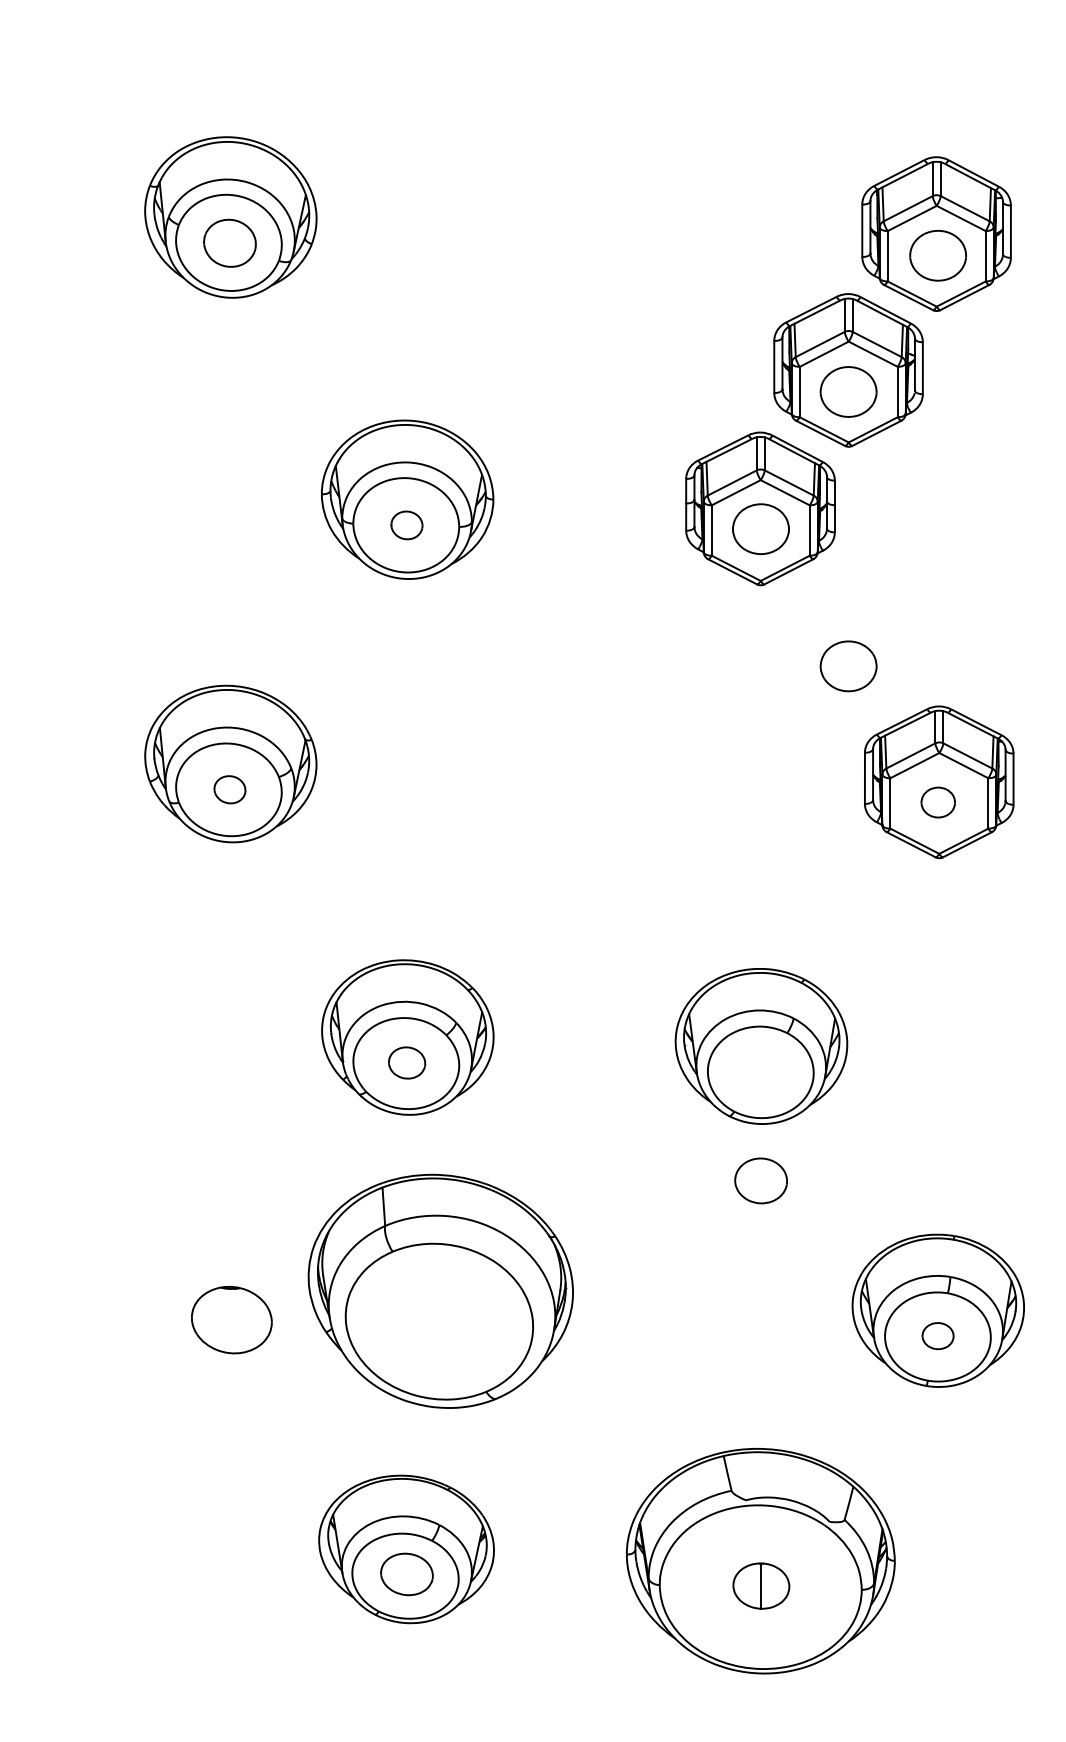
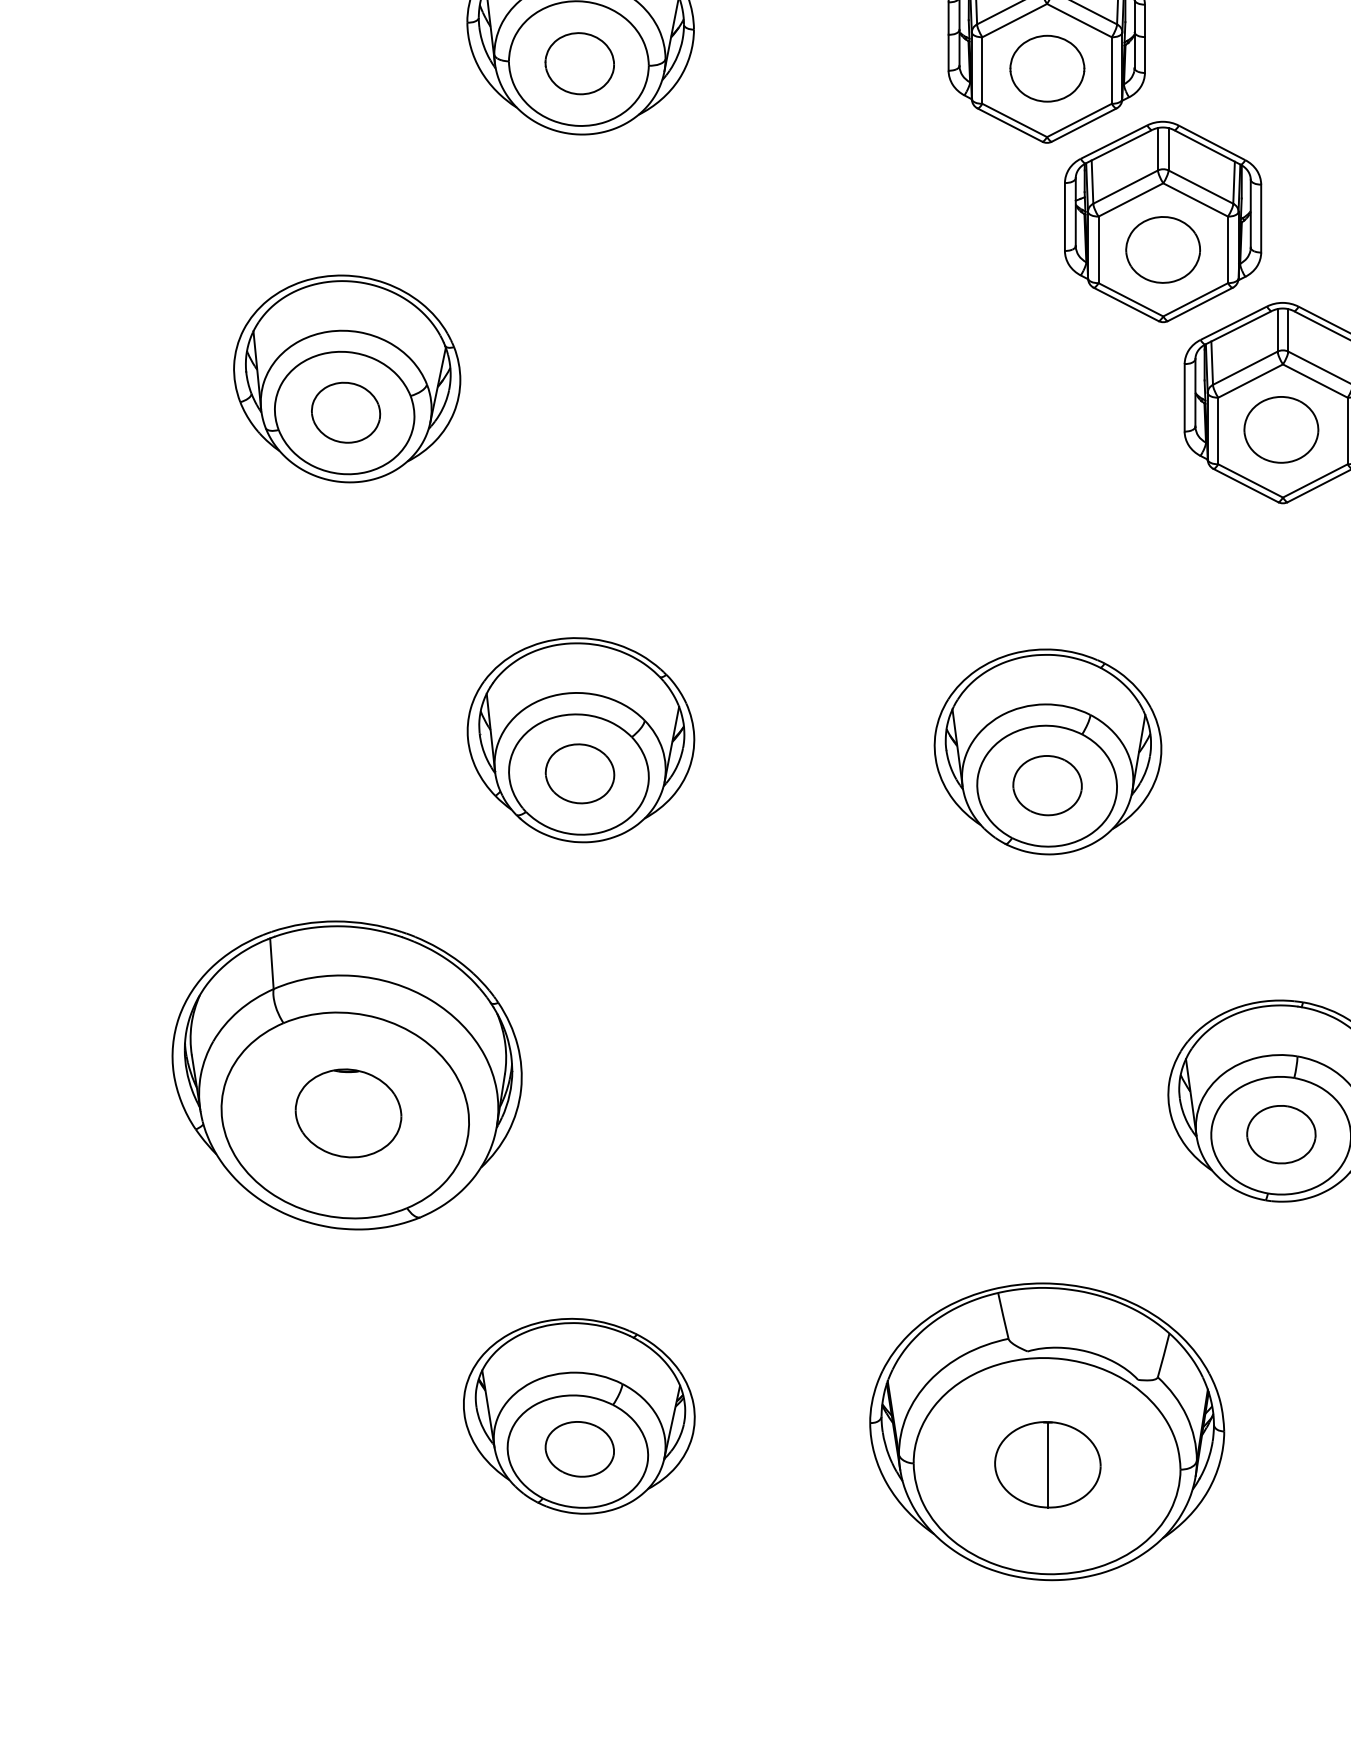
part: (406, 525) -> (579, 63), size x1.67
part: (848, 644) -> (1162, 221), added
part: (229, 789) -> (345, 412), size x1.67
part: (938, 802) -> (1281, 429), size x1.67
part: (406, 1062) -> (579, 773), size x1.43
part: (760, 1180) -> (1046, 785), moved
part: (440, 1290) -> (346, 1074), moved
part: (937, 1335) -> (1280, 1133), size x1.67
part: (761, 1585) -> (1048, 1463), size x1.43

